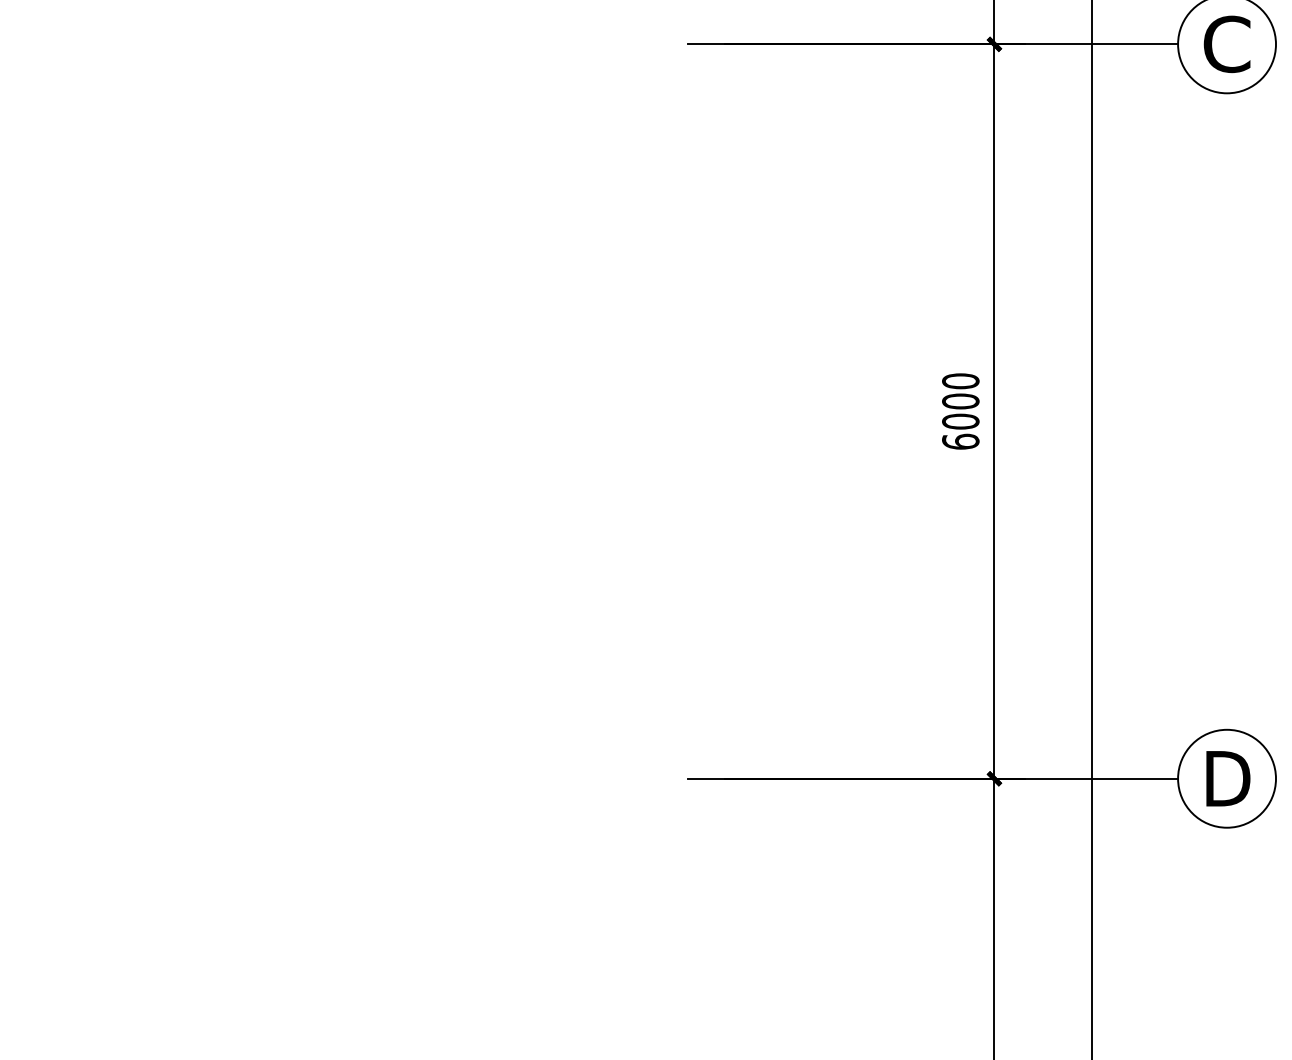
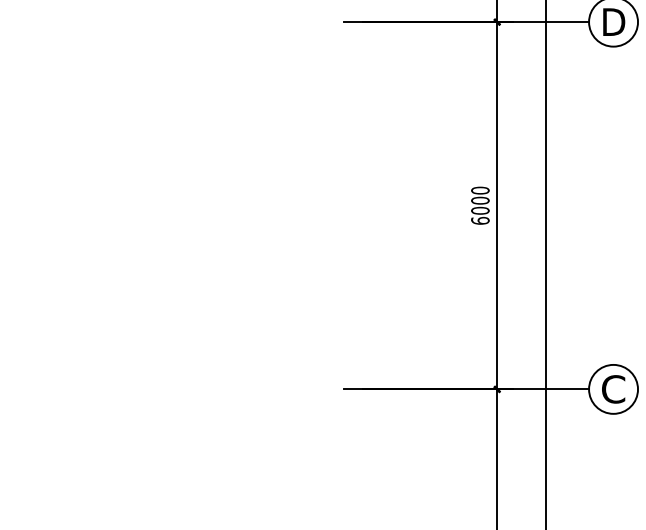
text: (1226, 43) -> (613, 21), C -> D
text: (1226, 778) -> (613, 389), D -> C

